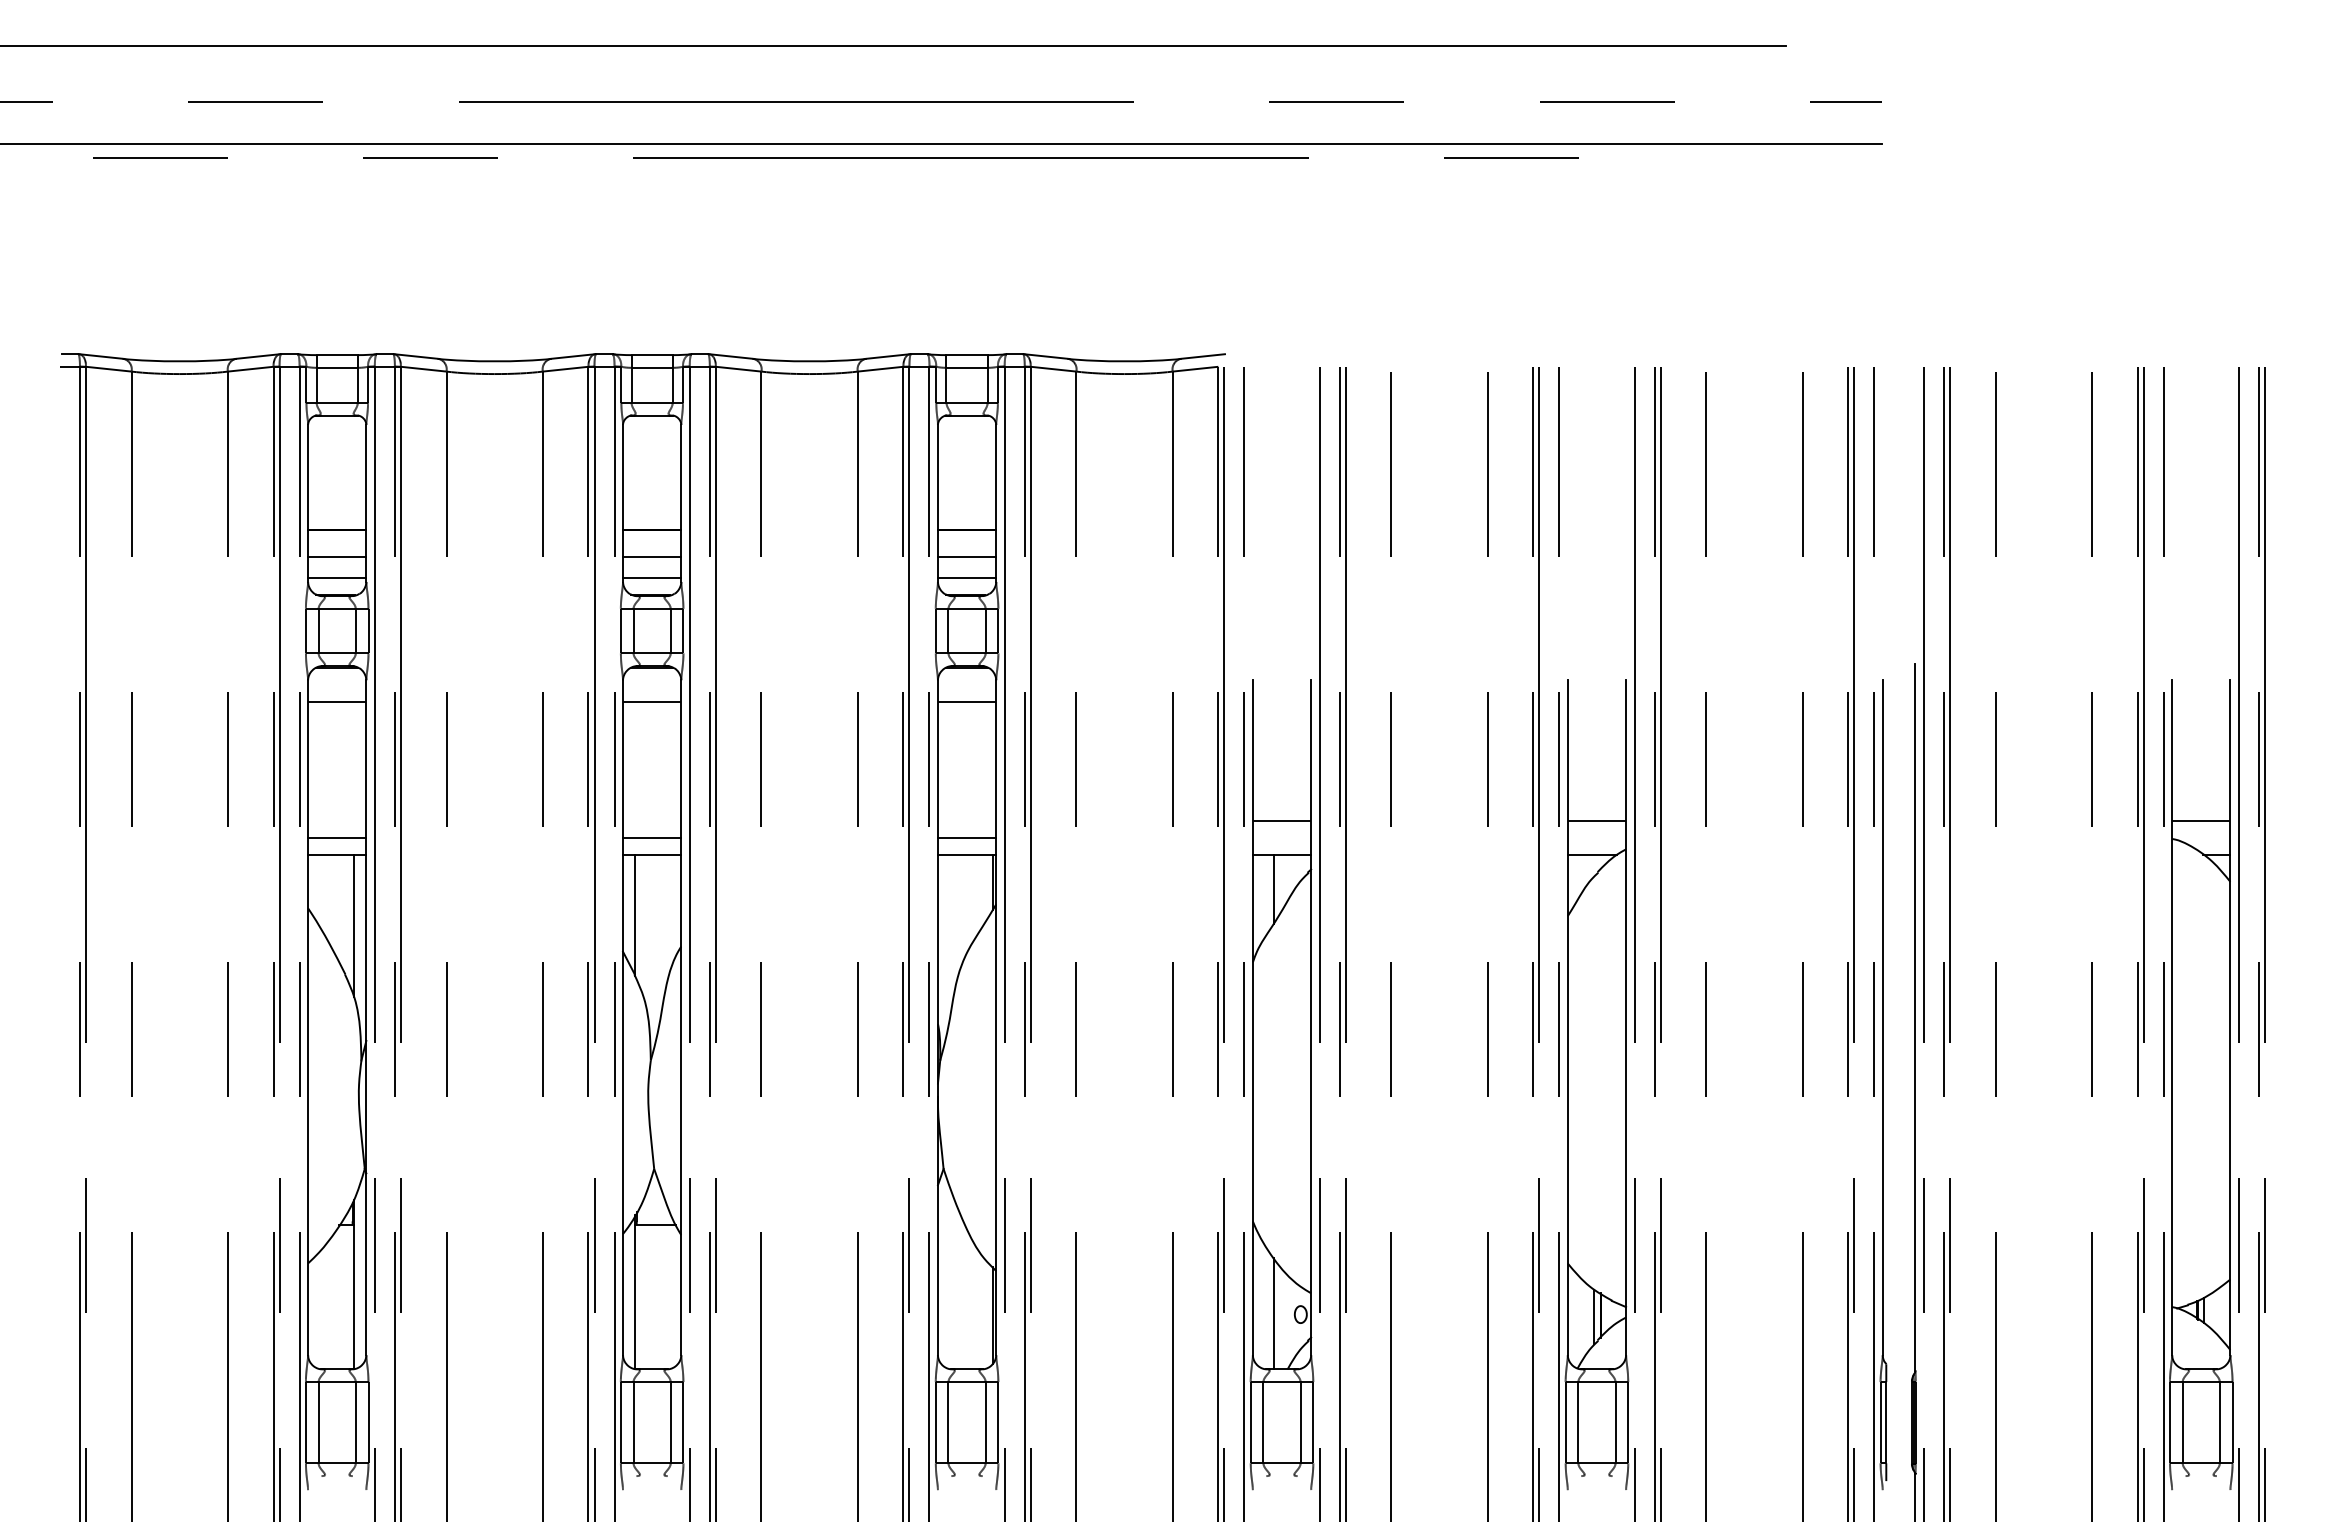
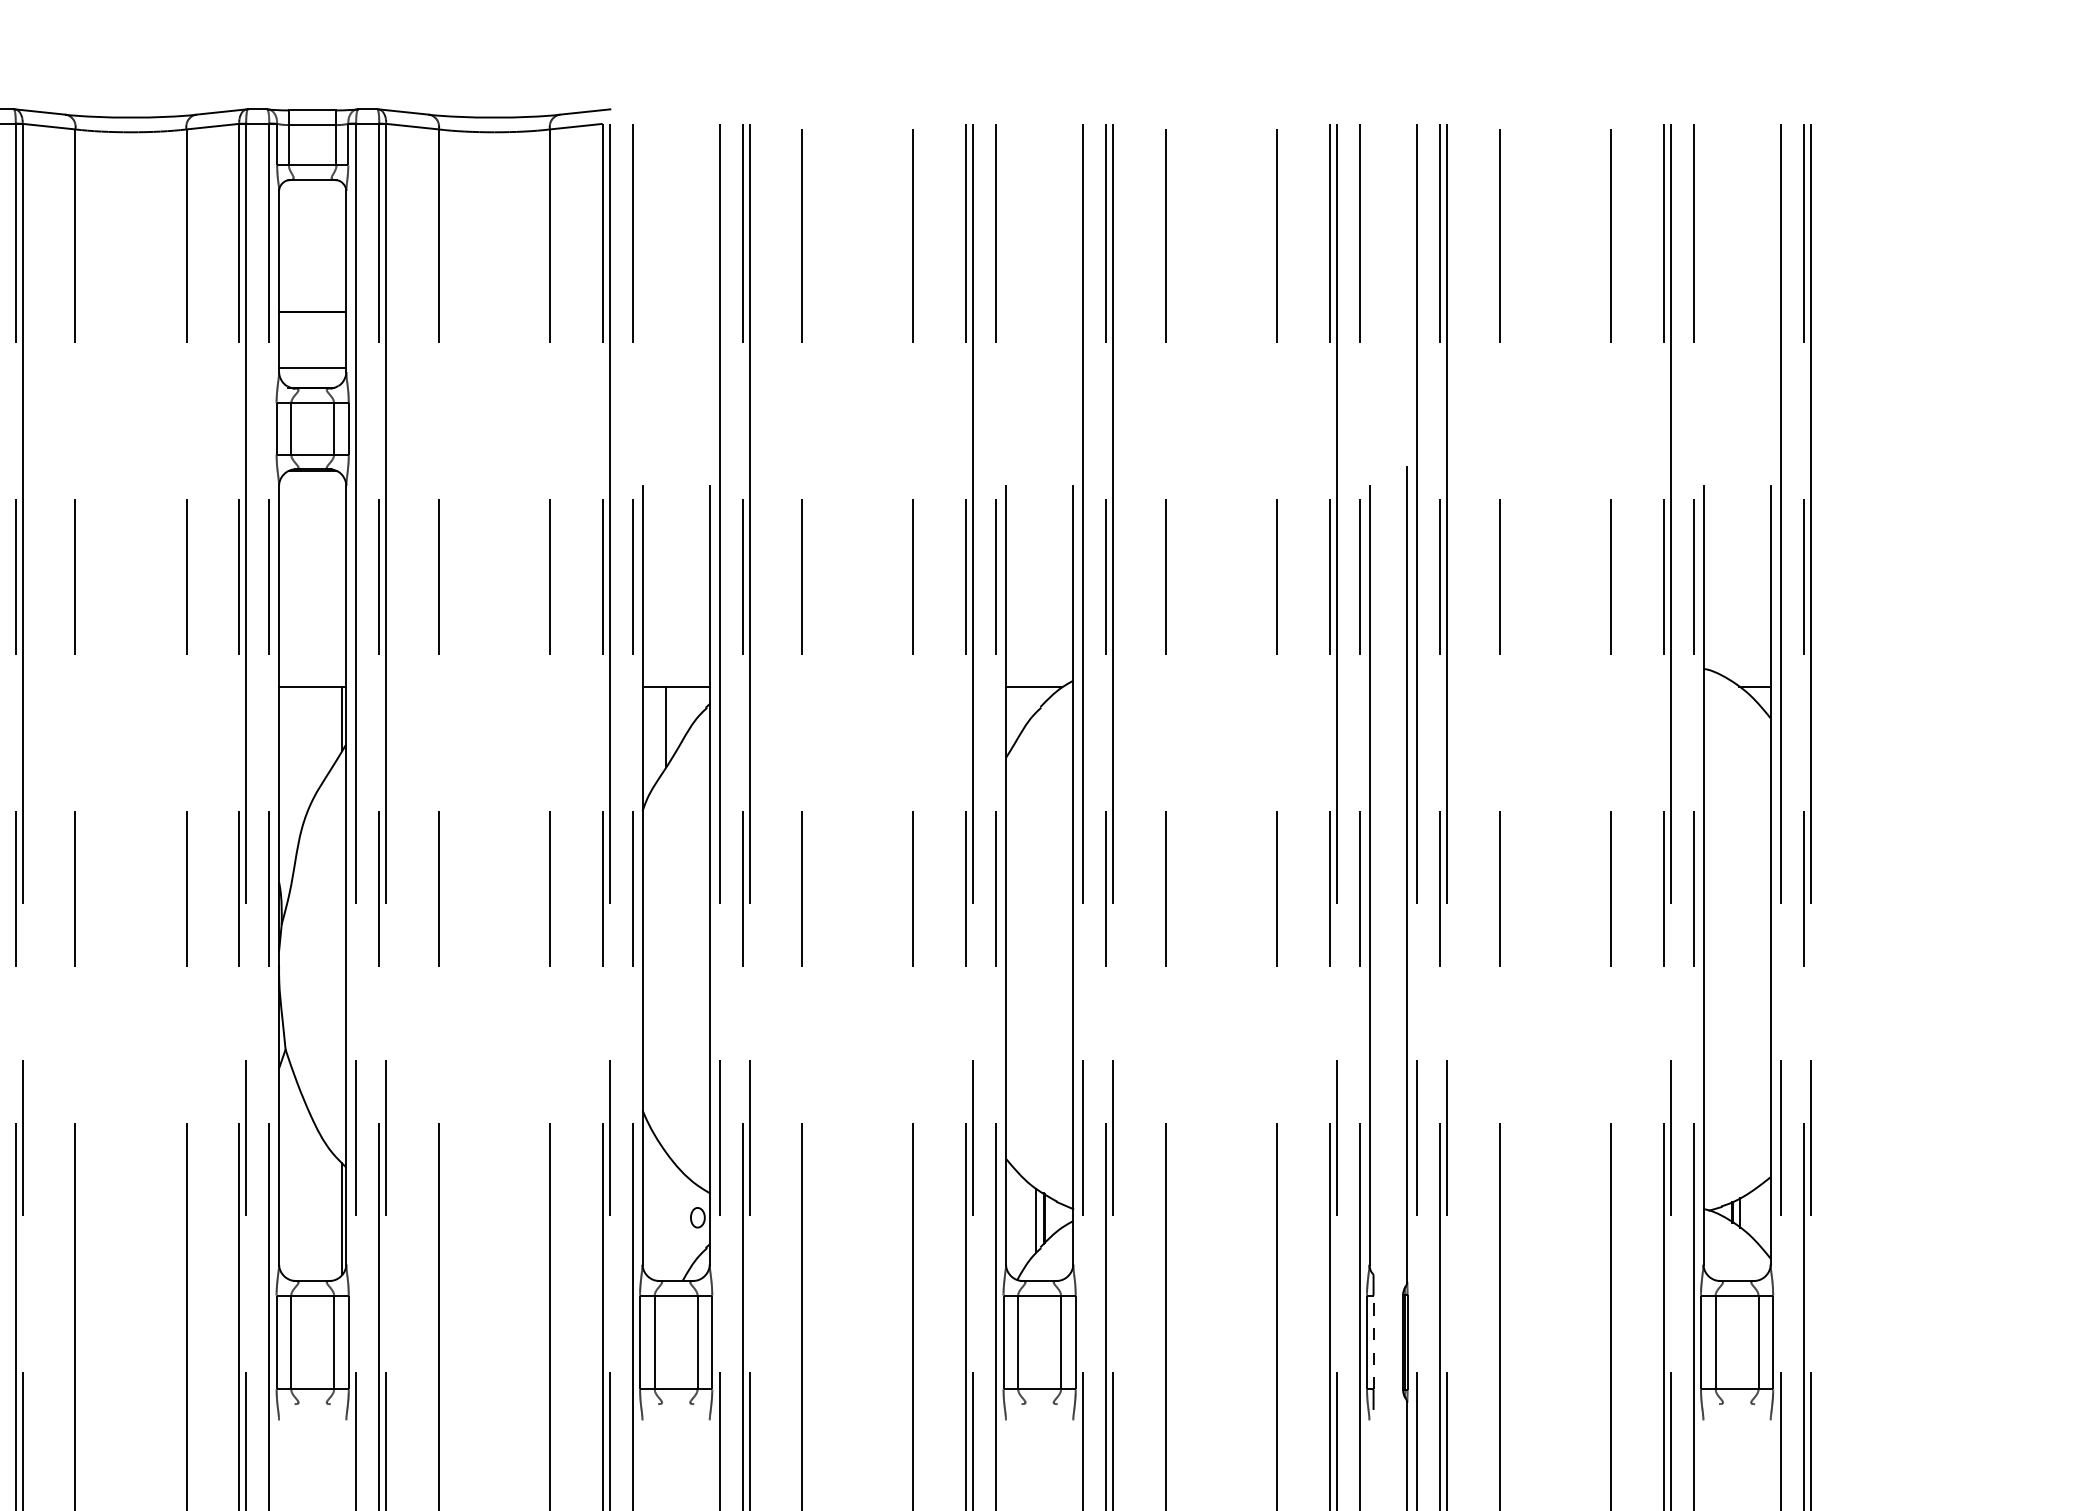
line: (966, 556) -> (312, 342), removed
line: (966, 701) -> (312, 510), removed
line: (1281, 820) -> (675, 647), removed
line: (1596, 820) -> (1039, 647), removed
line: (2201, 820) -> (1737, 647), removed
line: (966, 837) -> (312, 667), removed
line: (1273, 1313) -> (666, 1216), removed
line: (1886, 1422) -> (1373, 1342), solid -> dashed

